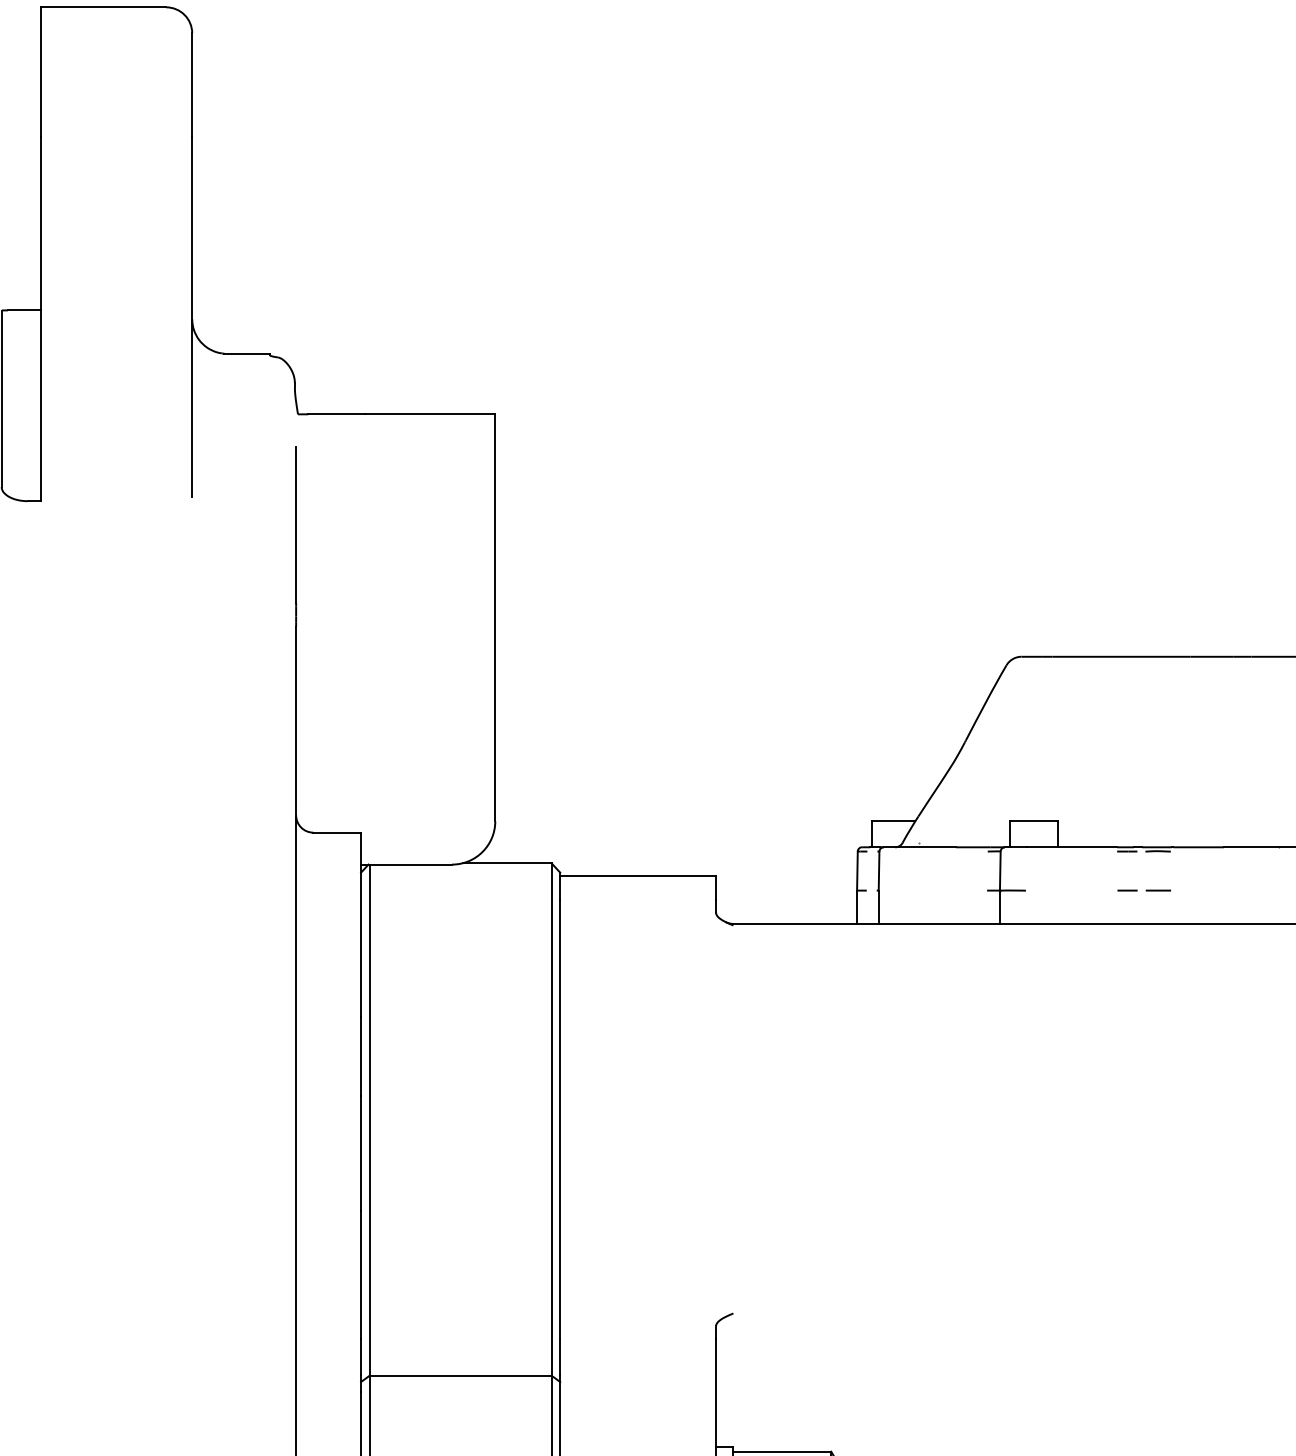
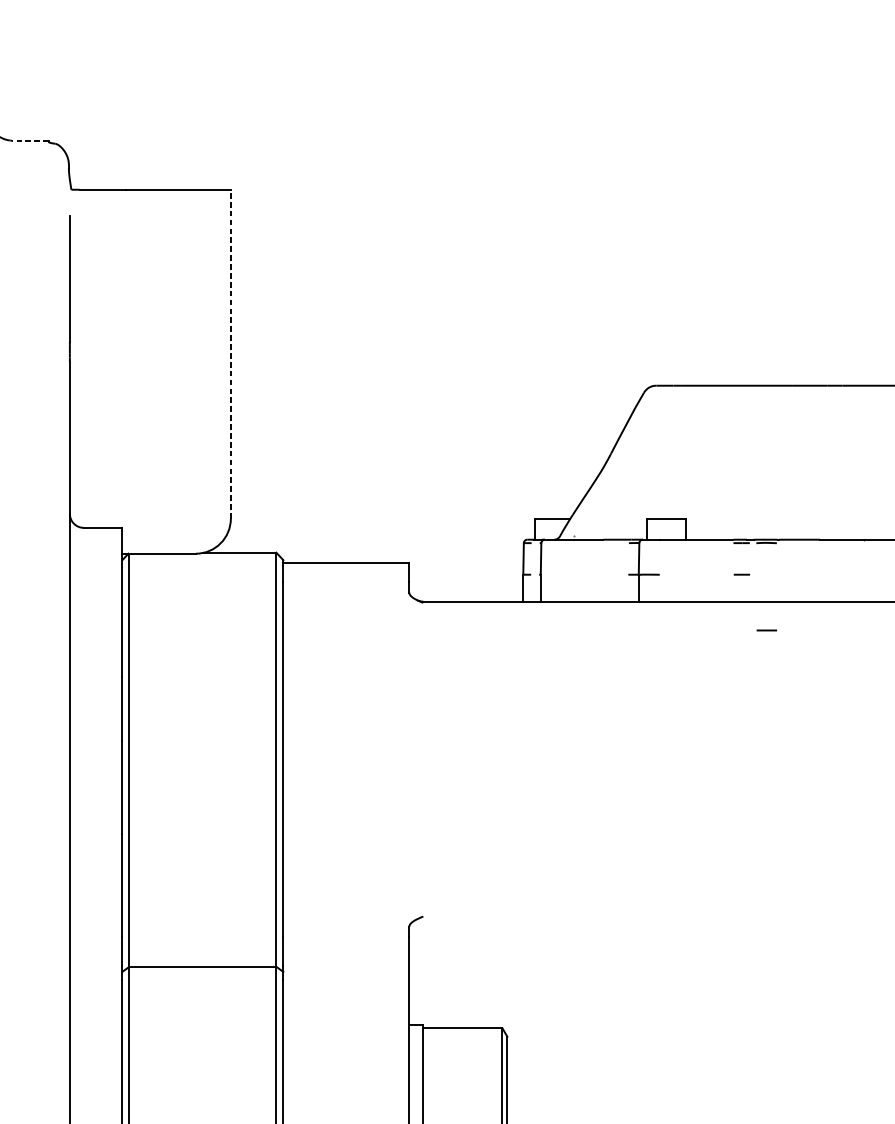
line: (247, 353) -> (30, 140), solid -> dashed
line: (495, 617) -> (231, 353), solid -> dashed
line: (1157, 890) -> (766, 630), moved

